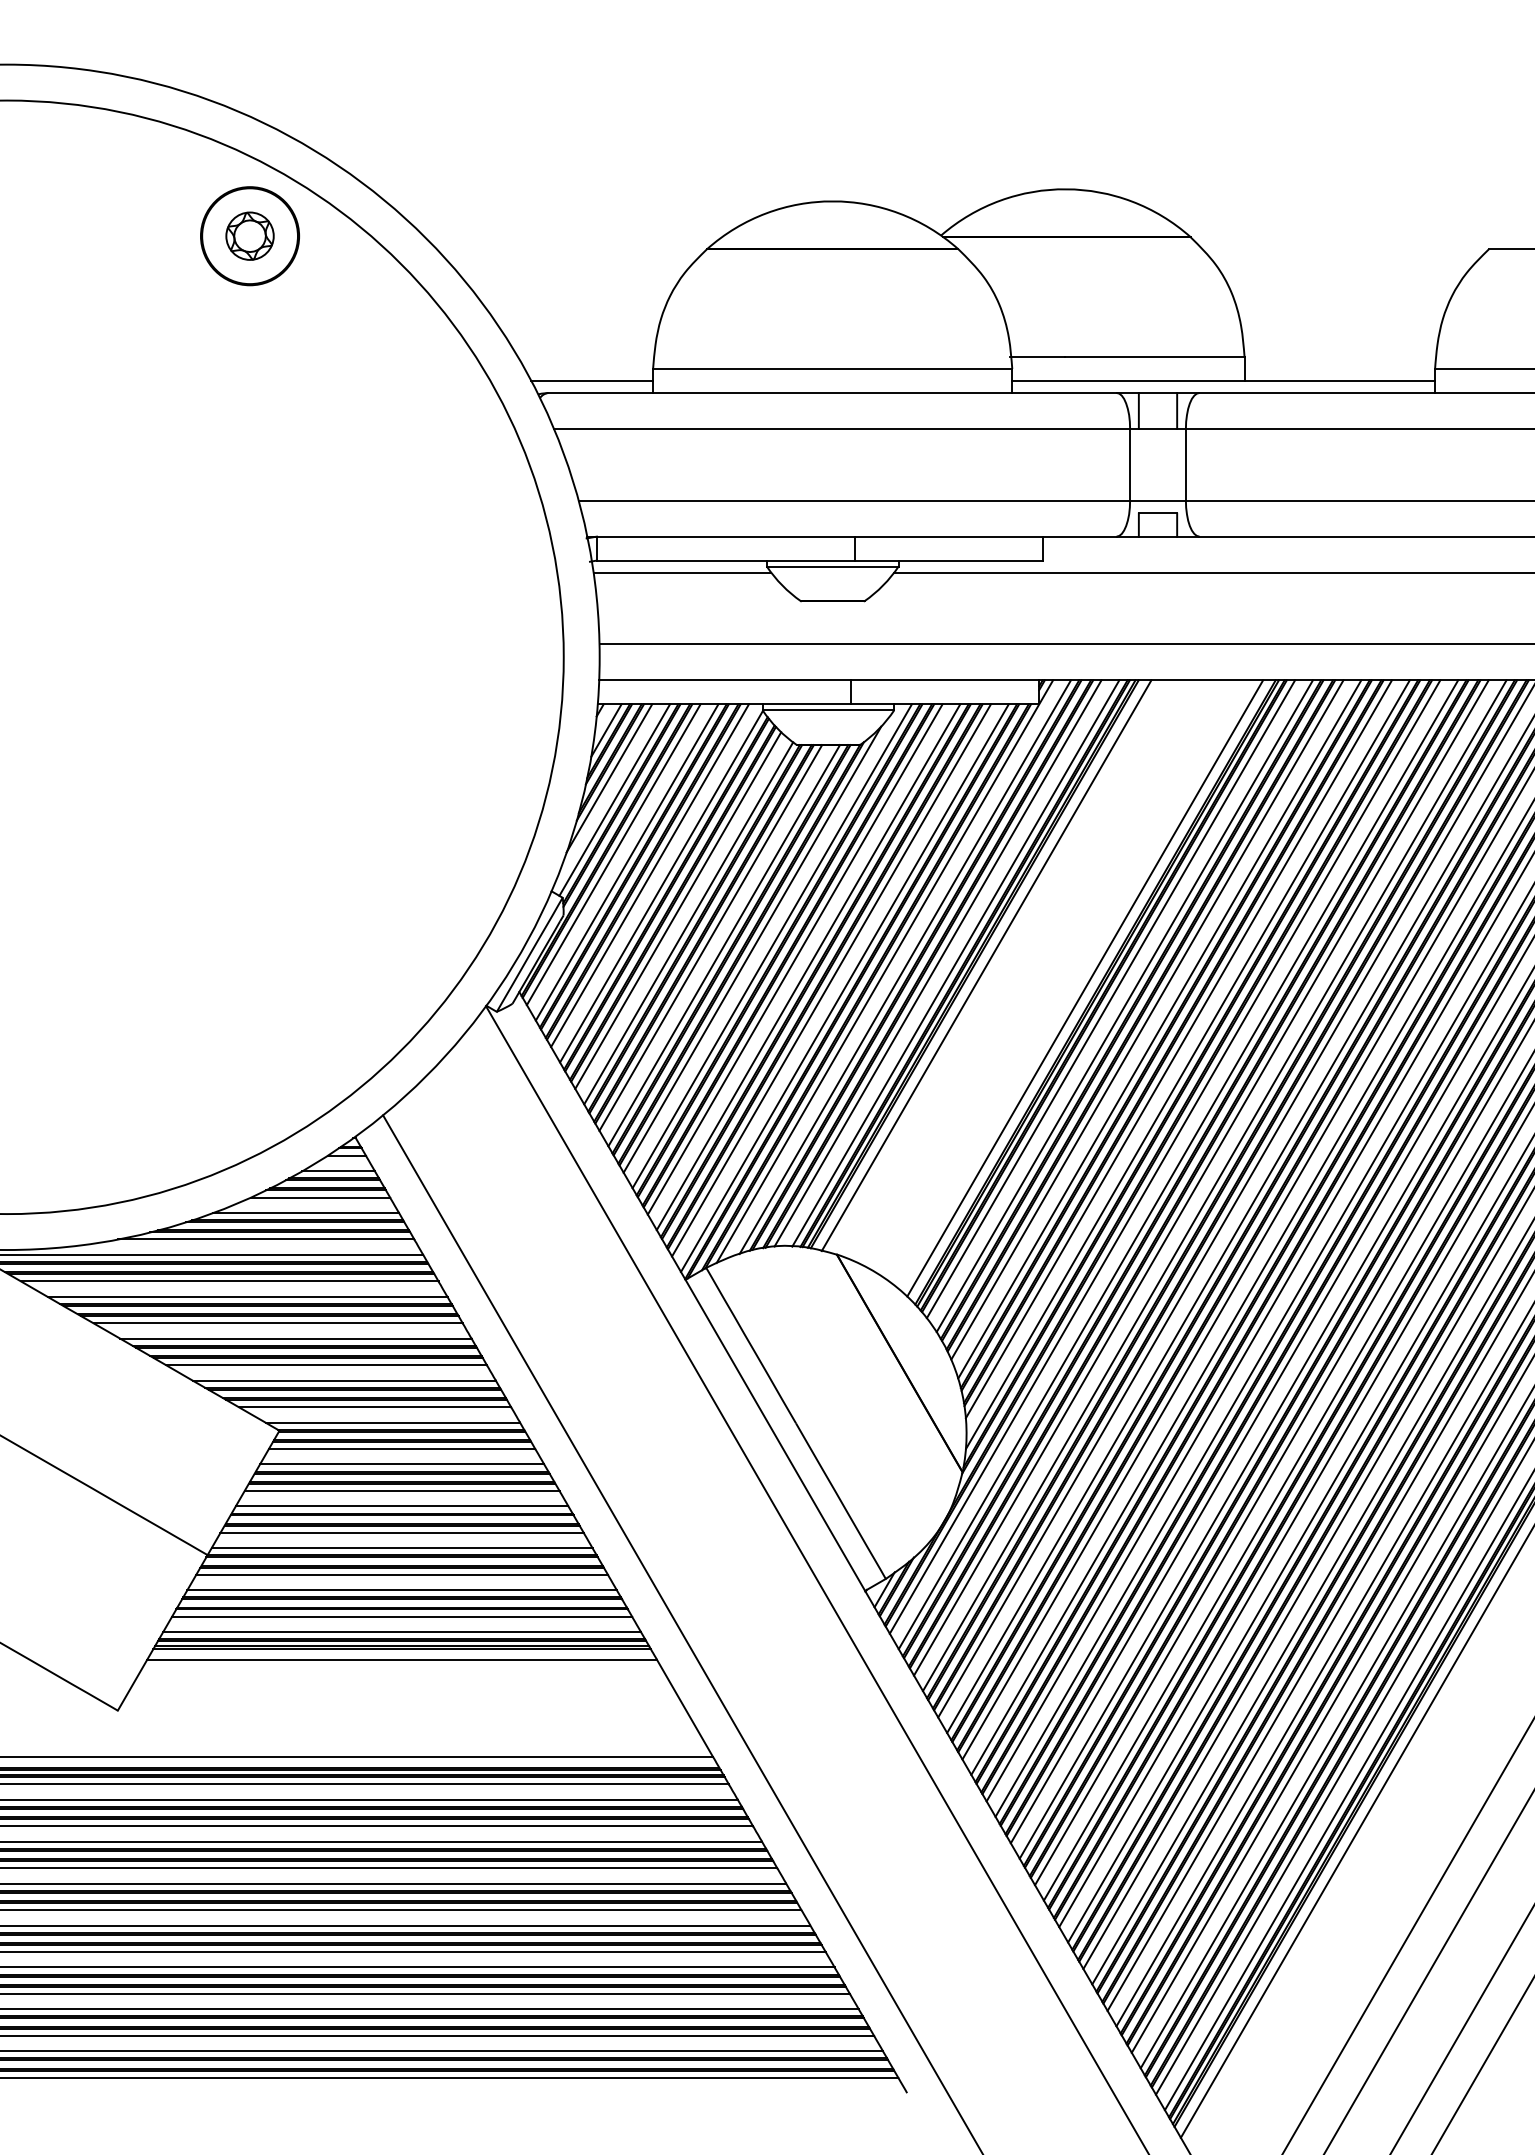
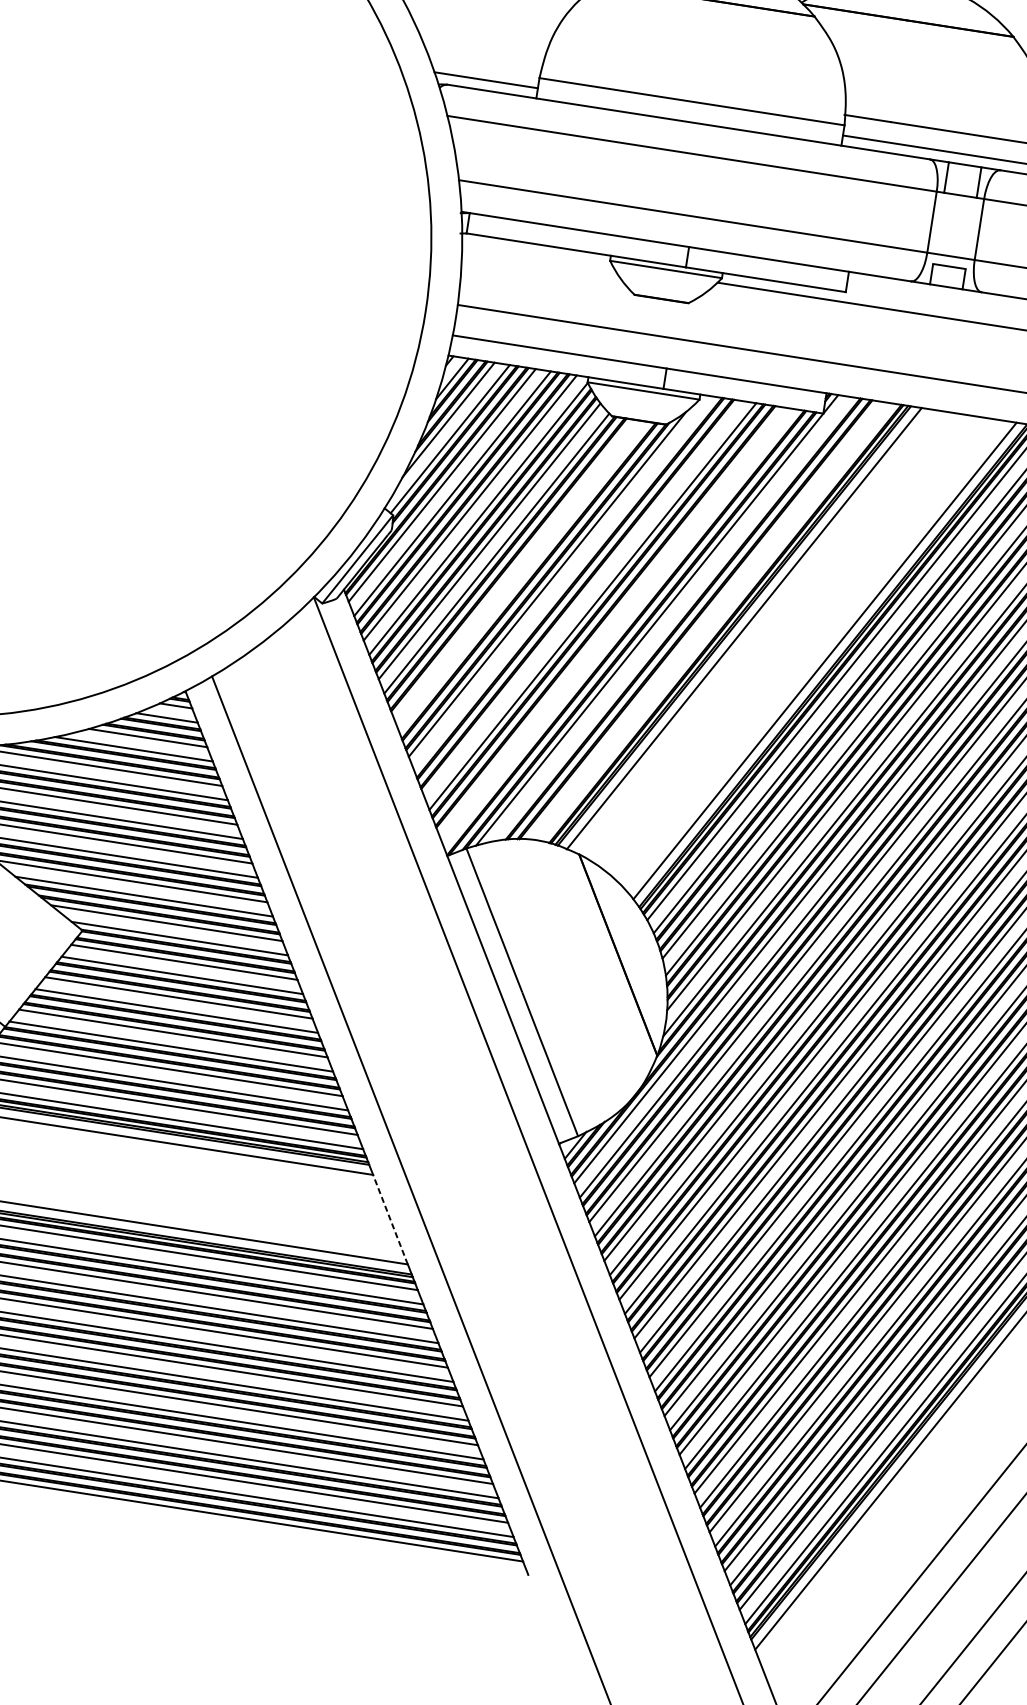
line: (682, 572) -> (537, 254), removed
line: (710, 937) -> (513, 568), removed
line: (723, 945) -> (523, 576), removed
line: (771, 946) -> (564, 584), removed
line: (794, 959) -> (581, 598), removed
line: (937, 963) -> (702, 620), removed
line: (955, 963) -> (718, 622), removed
line: (904, 967) -> (674, 619), removed
line: (831, 980) -> (610, 620), removed
line: (844, 988) -> (620, 629), removed
line: (684, 1708) -> (390, 1219), solid -> dashed

